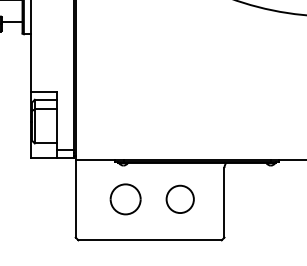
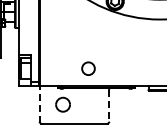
line: (75, 196) -> (39, 103), solid -> dashed
circle: (180, 198) -> (88, 68), moved
line: (225, 203) -> (109, 106), solid -> dashed

